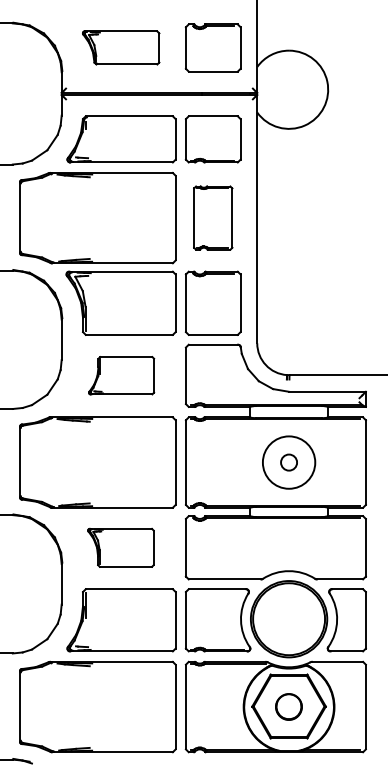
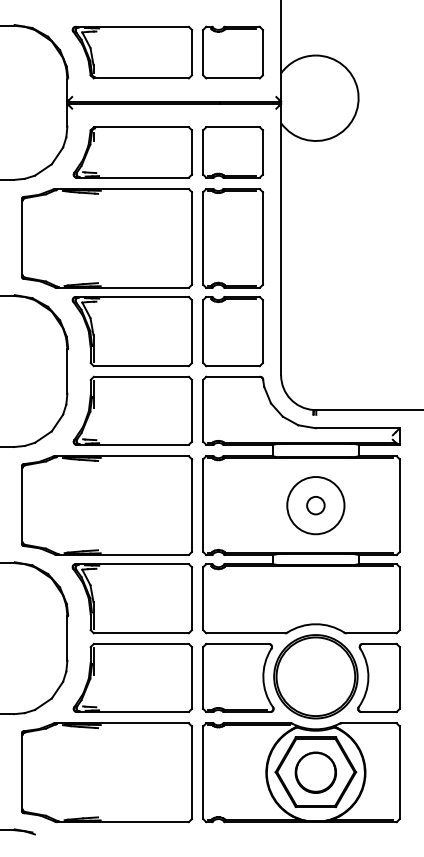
part: (121, 47) -> (132, 52), size x1.43
part: (212, 218) -> (232, 238), size x1.43
part: (121, 375) -> (132, 410), size x1.67
part: (120, 547) -> (131, 598), size x1.67
circle: (288, 706) -> (315, 772), size x1.43

